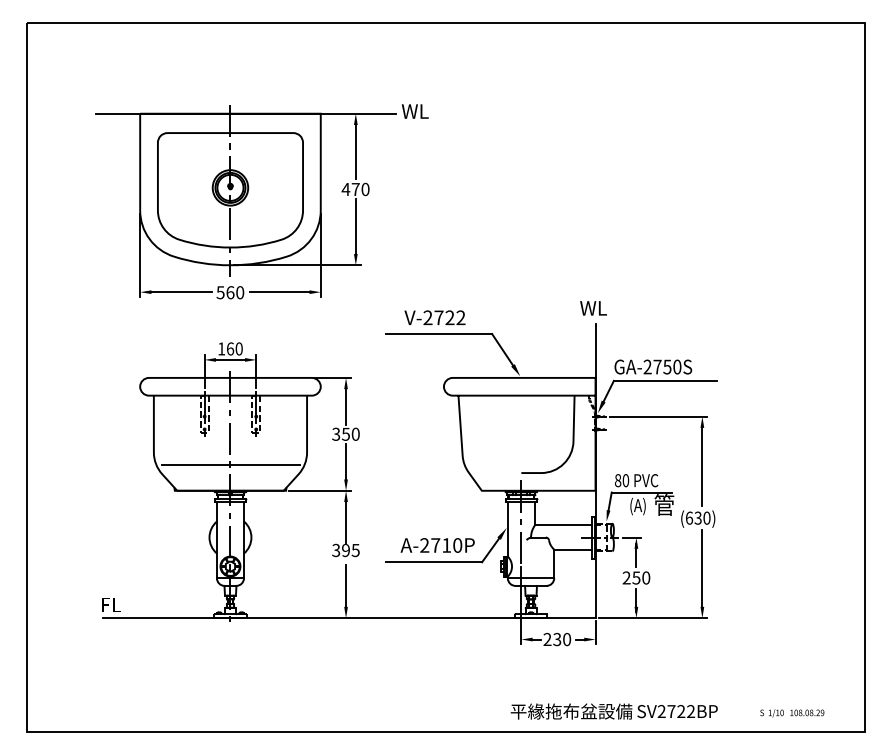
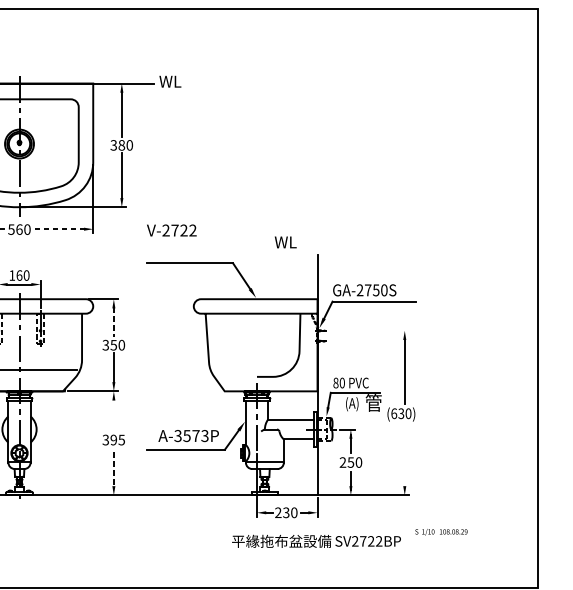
text: (350, 189) -> (117, 145), 470 -> 380
line: (280, 292) -> (60, 229), solid -> dashed
text: (593, 308) -> (285, 242), moved
text: (434, 317) -> (171, 230), moved
line: (346, 406) -> (114, 322), solid -> dashed
line: (658, 416) -> (368, 330), removed
line: (346, 521) -> (114, 416), removed
text: (441, 545) -> (191, 436), A-2710P -> A-3573P
line: (702, 568) -> (404, 454), removed
line: (346, 586) -> (114, 469), solid -> dashed
text: (613, 711) -> (315, 541), moved
text: (792, 713) -> (441, 532), moved

